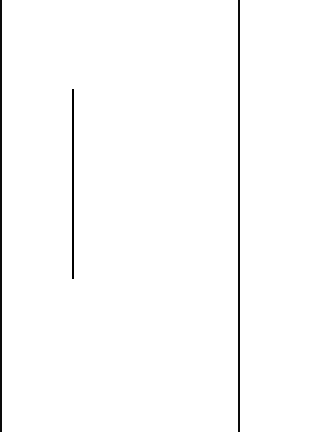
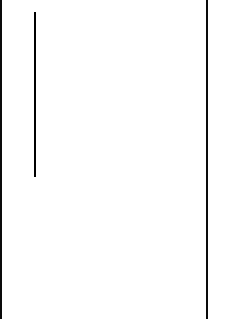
line: (72, 183) -> (34, 94), moved

